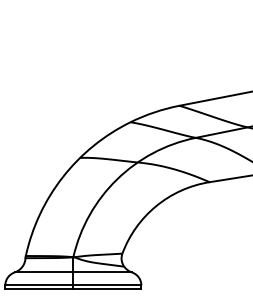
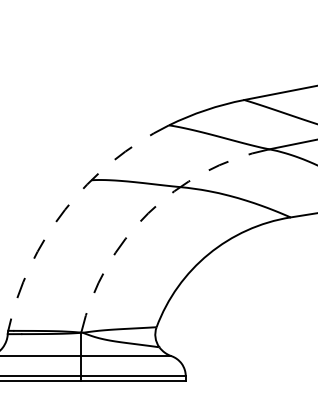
arc: (62, 177) -> (64, 210), solid -> dashed
arc: (117, 179) -> (149, 213), solid -> dashed

